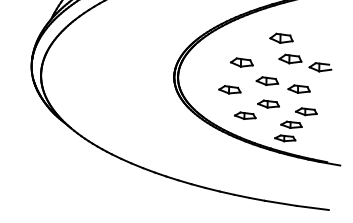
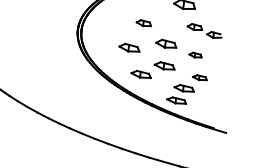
part: (241, 62) -> (143, 23), size x0.7
part: (305, 62) -> (204, 30), size x0.7
part: (298, 88) -> (195, 54), size x0.6
part: (306, 111) -> (200, 77), size x0.7

